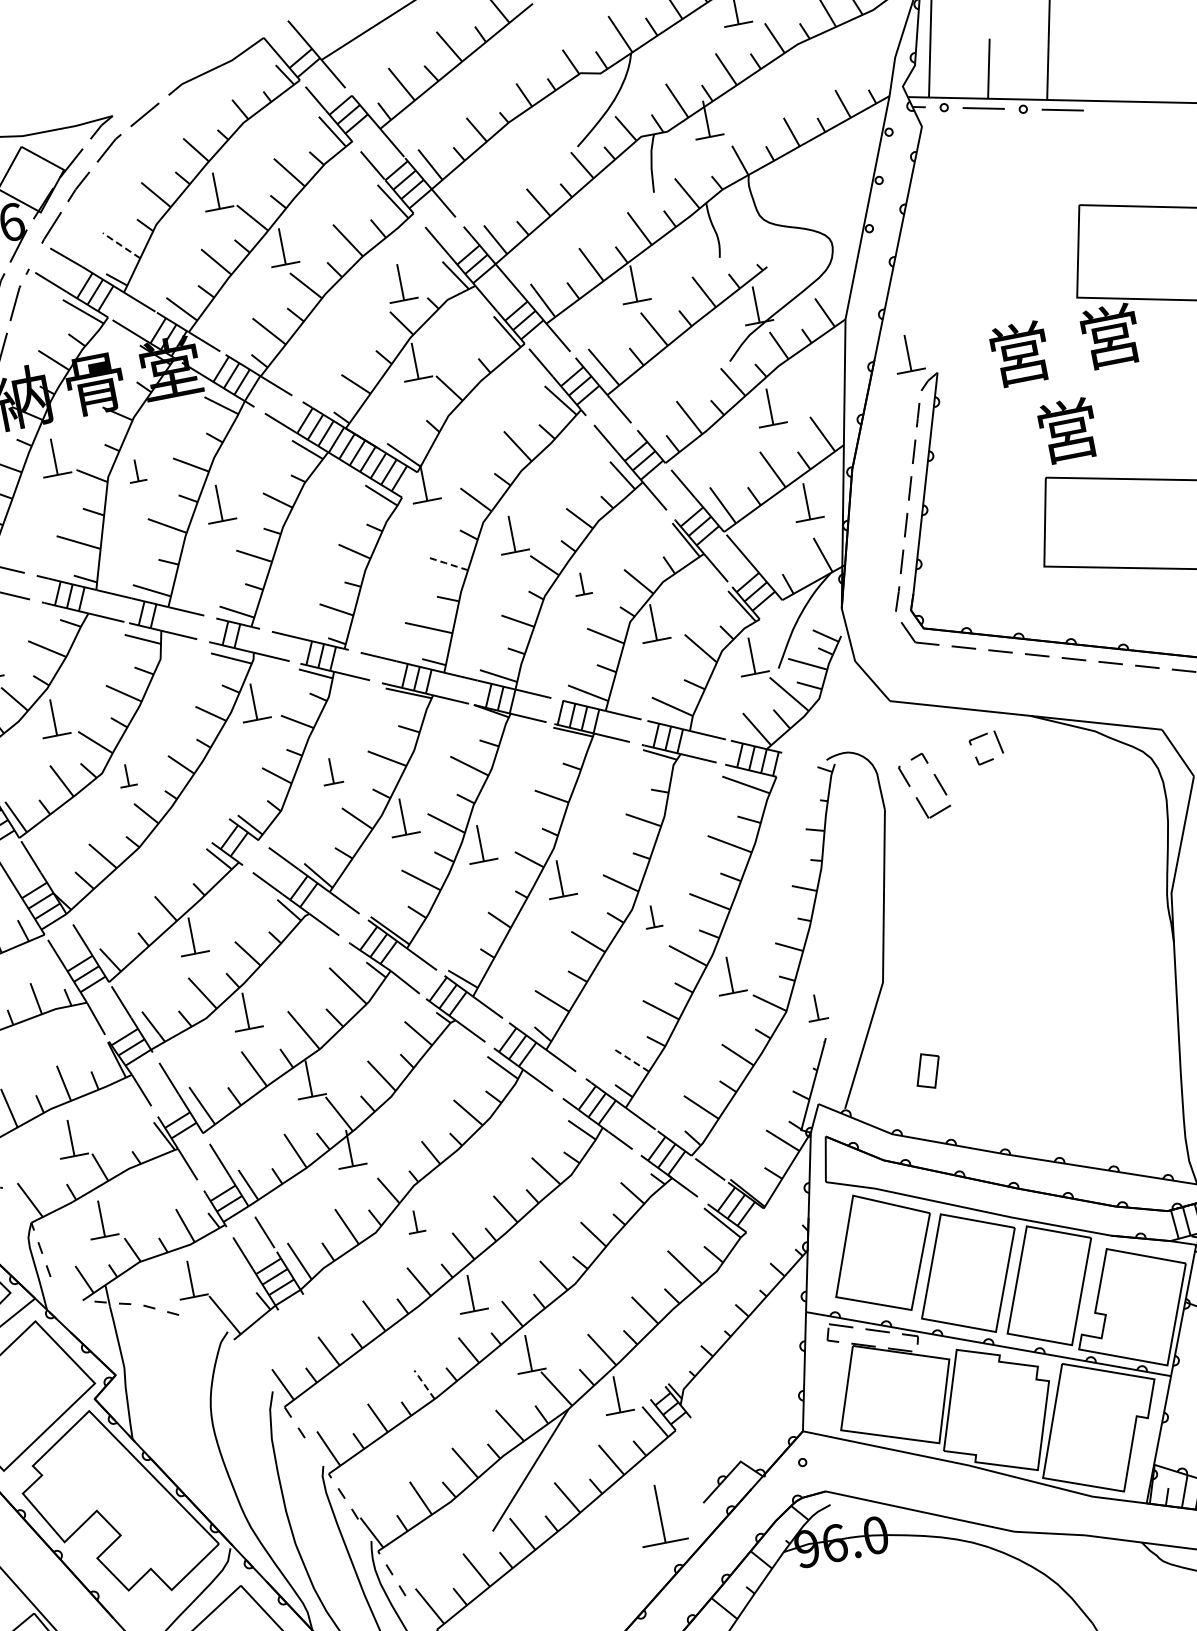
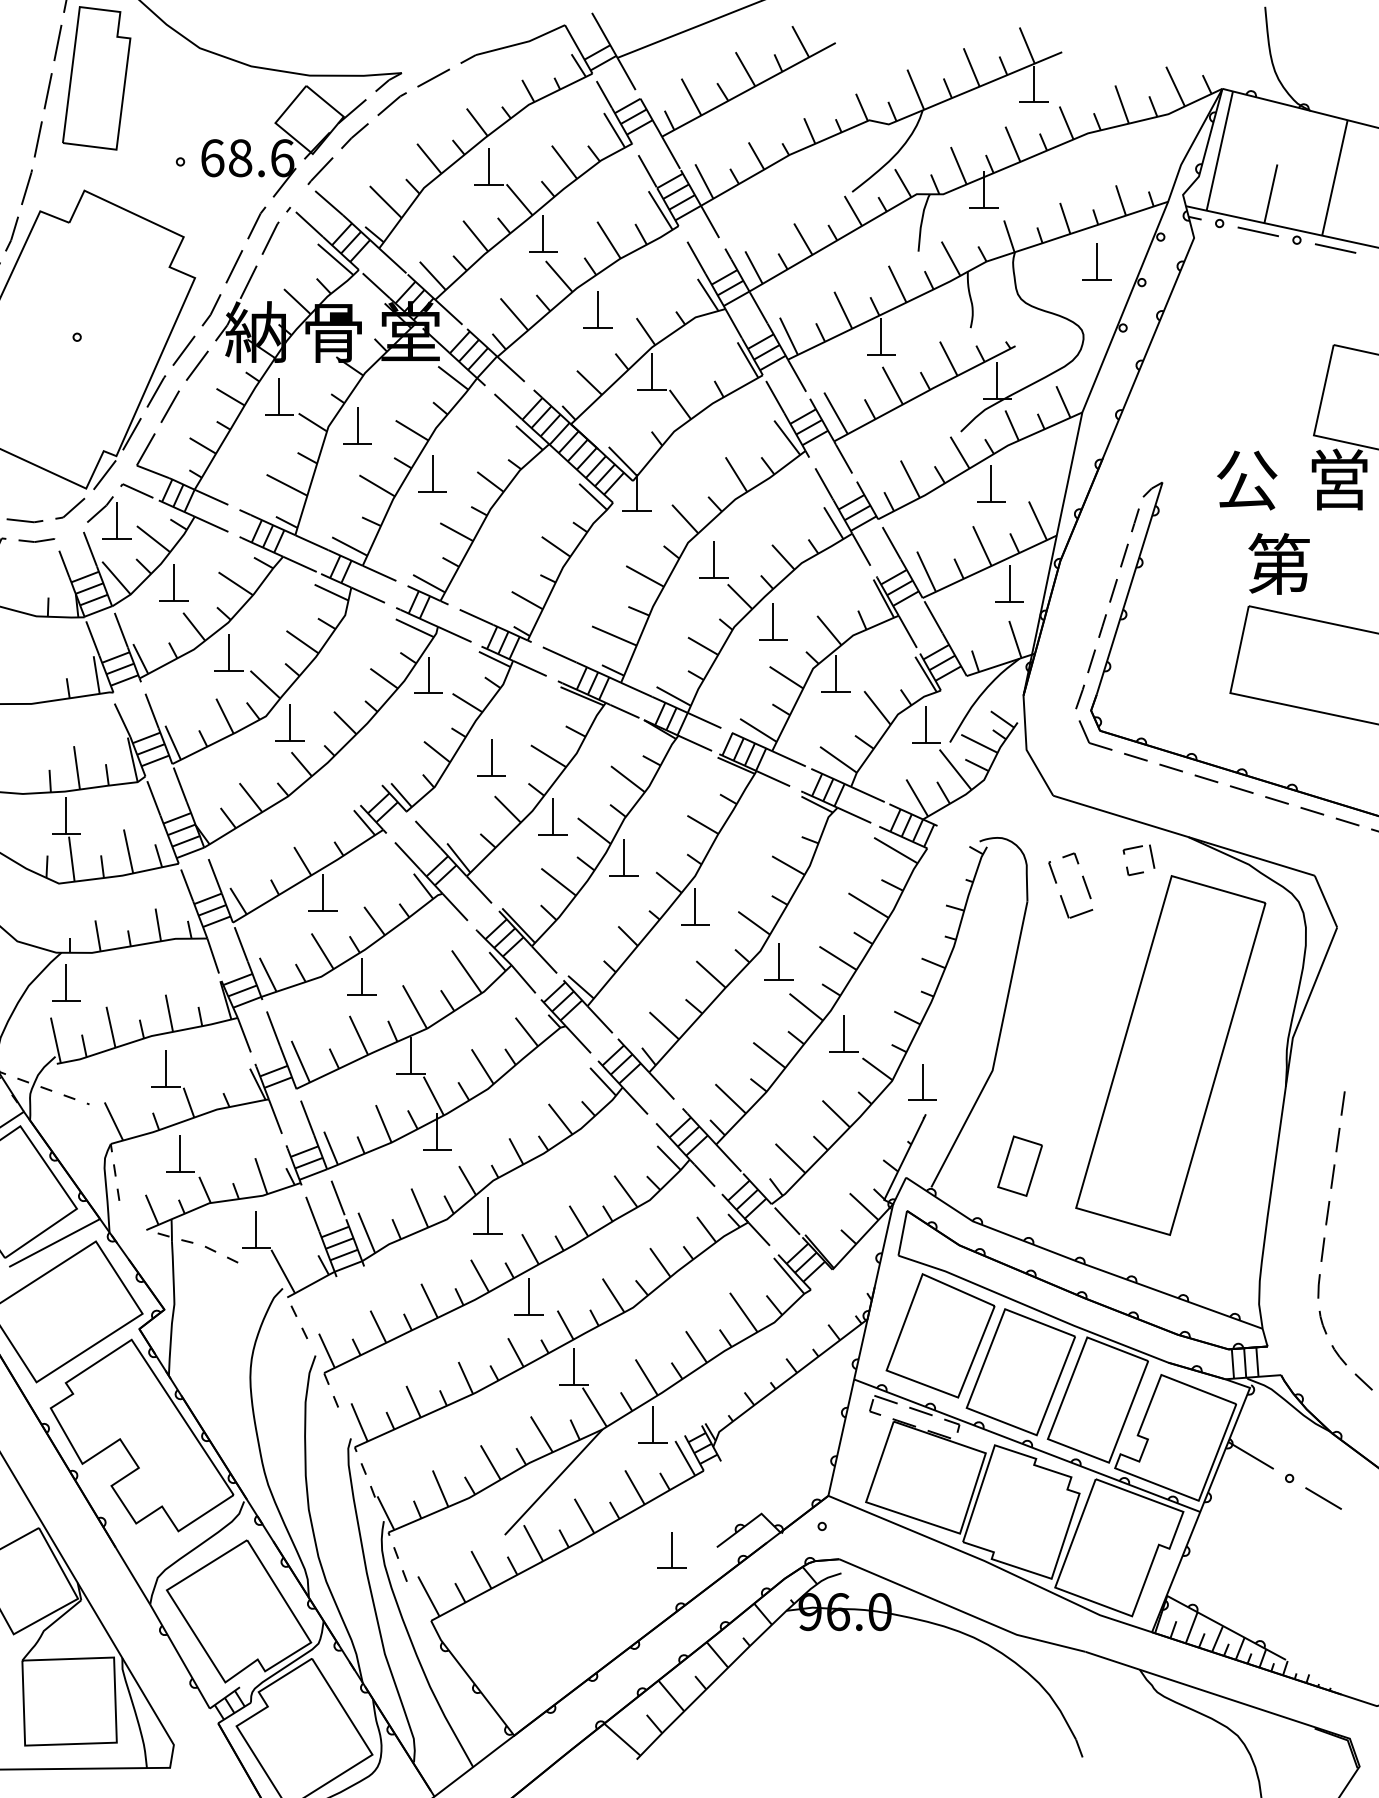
line: (120, 245) -> (384, 201), dashed -> solid
part: (400, 282) -> (597, 309), moved
part: (907, 353) -> (1096, 261), moved
text: (1020, 353) -> (1247, 479), 営 -> 公
text: (1066, 430) -> (1278, 563), 営 -> 第
part: (136, 470) -> (357, 425), size x1.67
line: (446, 562) -> (644, 575), dashed -> solid
part: (582, 583) -> (773, 621), size x1.67
part: (331, 770) -> (491, 757), size x1.43
part: (126, 774) -> (289, 722), size x1.67
part: (651, 916) -> (778, 961), size x1.67
part: (1054, 933) -> (1170, 1055), added
part: (816, 1007) -> (922, 1082), size x1.43
line: (631, 1059) -> (730, 1098), dashed -> solid
part: (927, 1070) -> (1019, 1165), size x1.67
part: (414, 1221) -> (487, 1215), size x1.67
line: (254, 1366) -> (302, 1327), added
line: (424, 1384) -> (465, 1377), dashed -> solid
part: (659, 1514) -> (671, 1550), size x0.62

